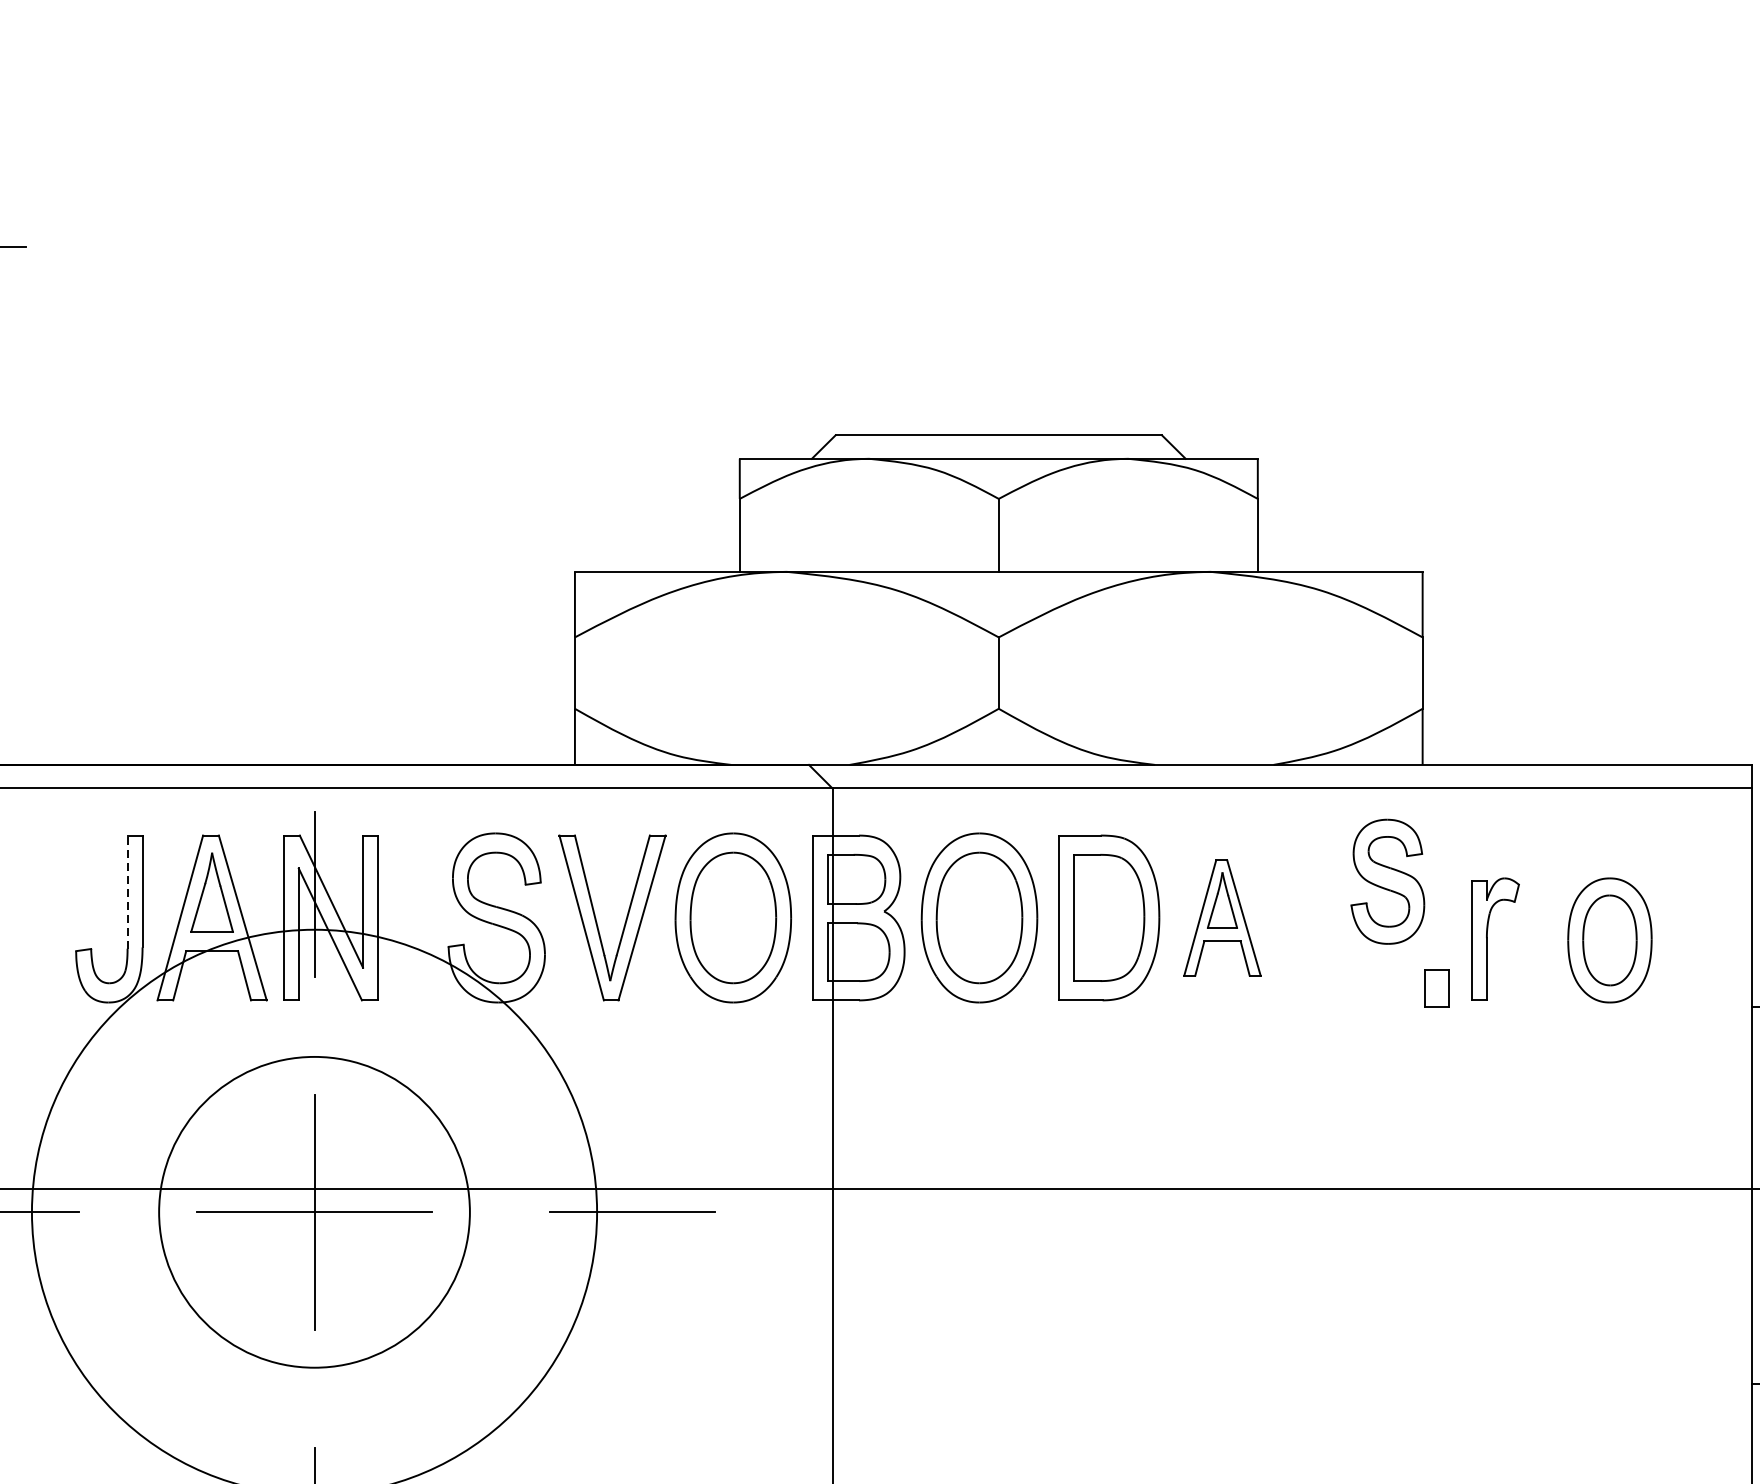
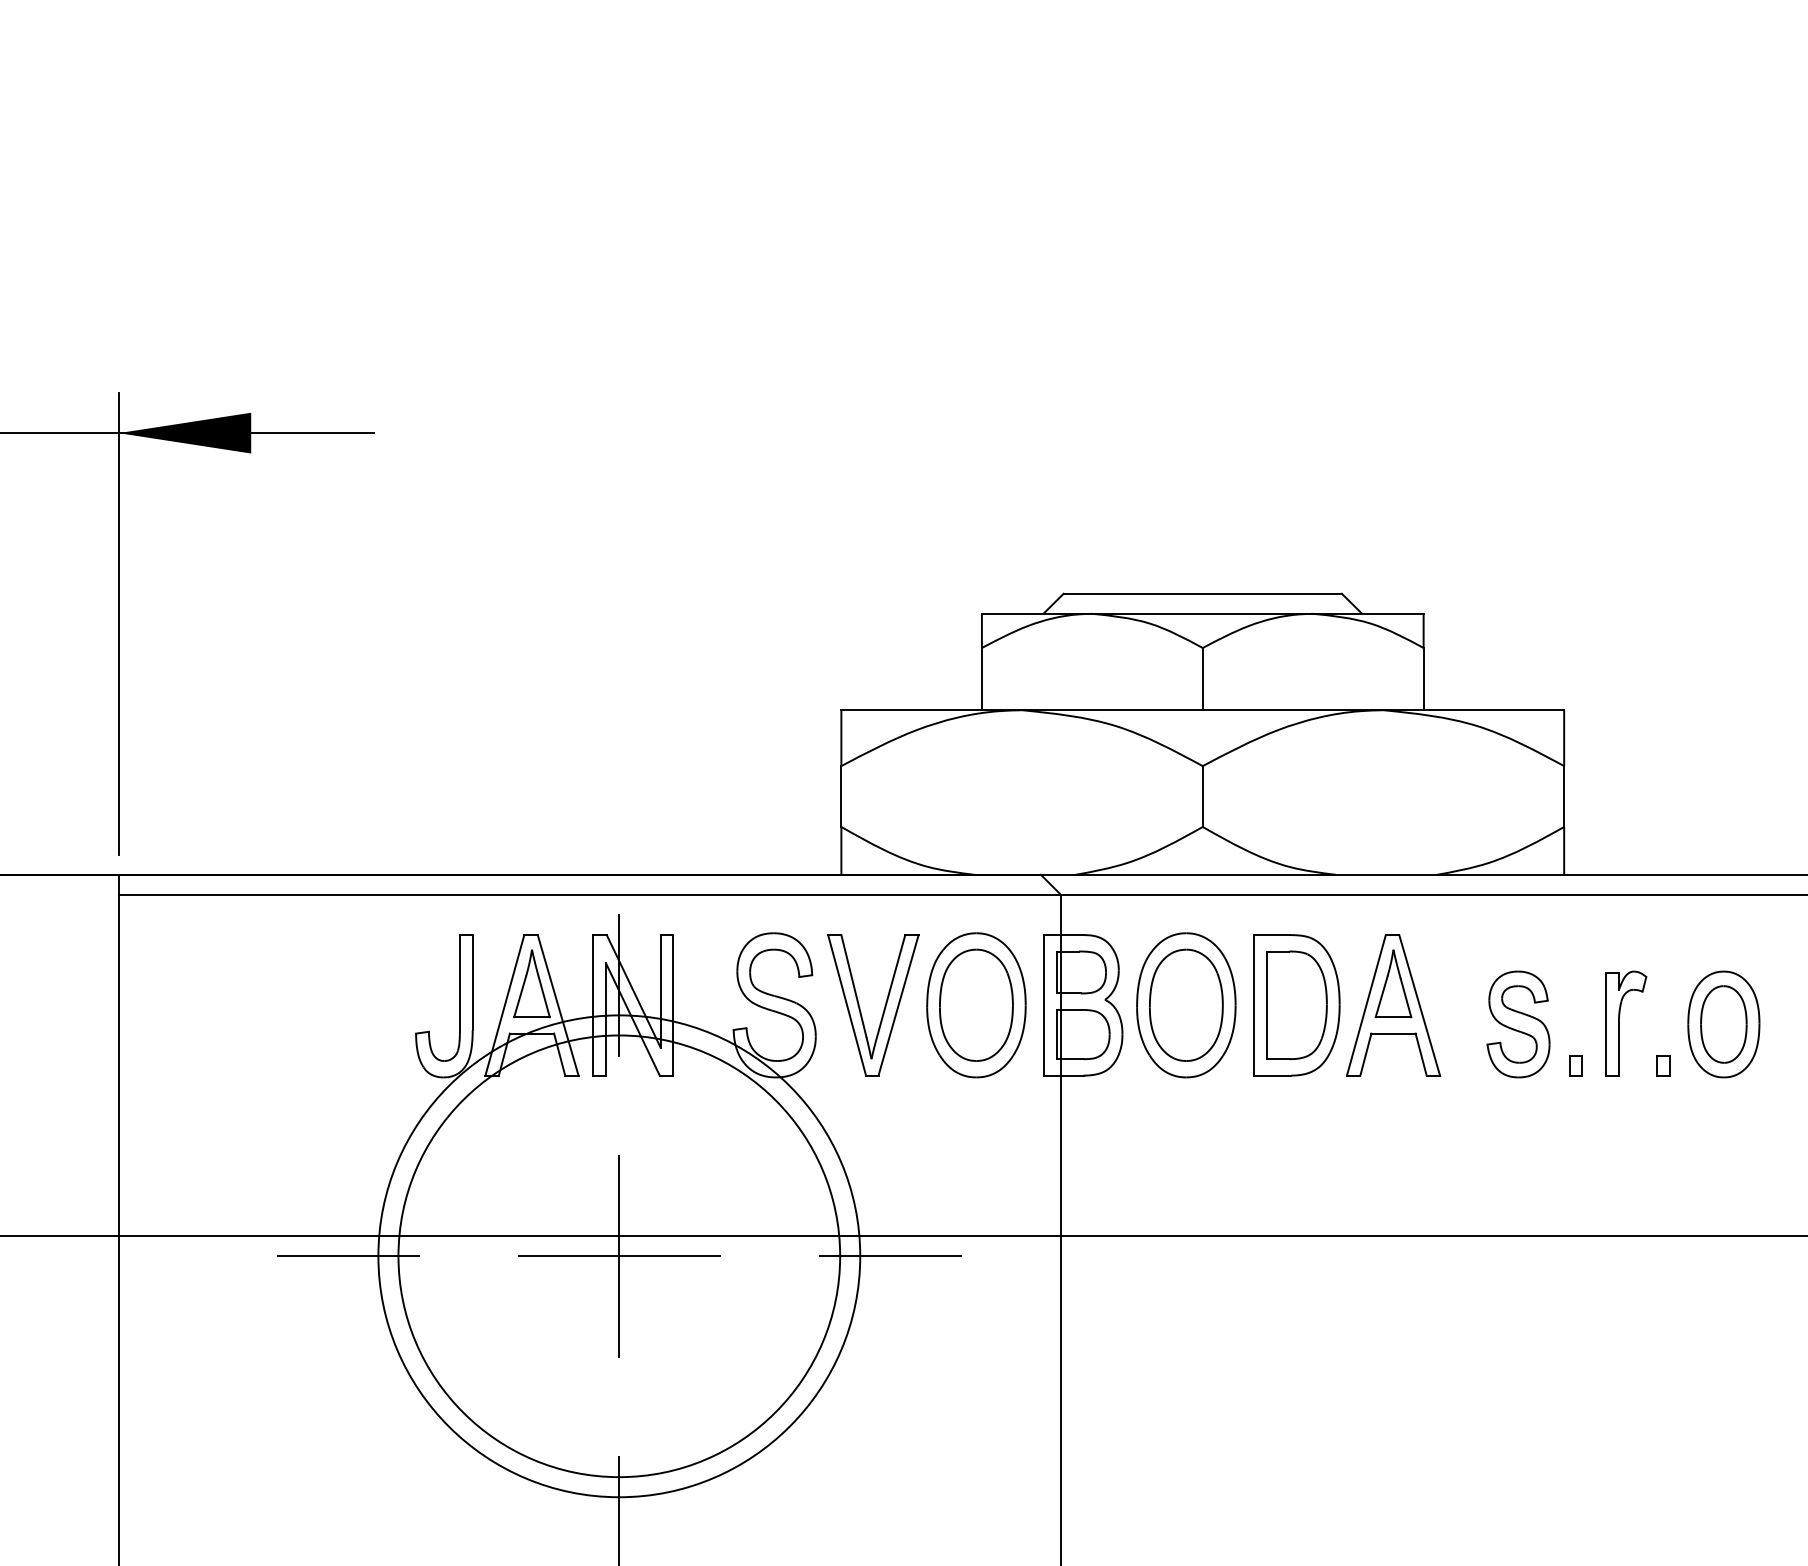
part: (1387, 881) -> (1518, 1024), moved
line: (127, 891) -> (459, 982), dashed -> solid
part: (1222, 918) -> (1393, 1005), size x1.43
part: (1435, 988) -> (1575, 1065), size x0.62
part: (1539, 988) -> (1663, 1065), added
circle: (314, 1212) -> (619, 1256), size x1.67

